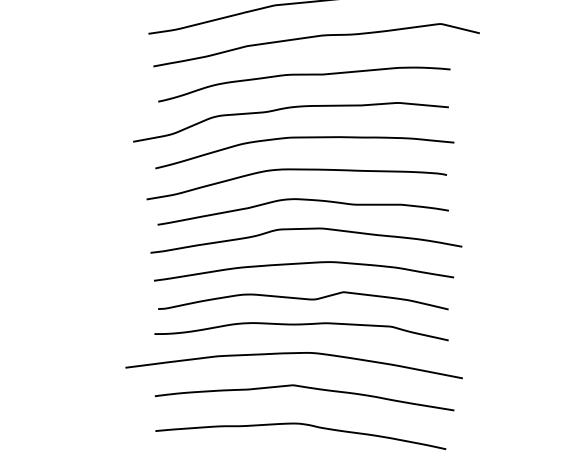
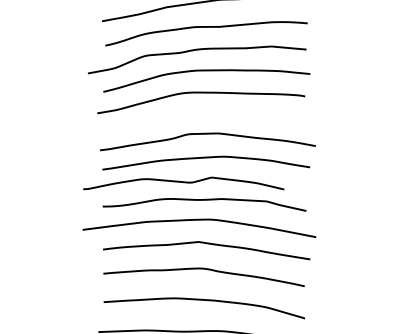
curve: (302, 201) -> (205, 114), removed
curve: (302, 300) -> (183, 183), moved

